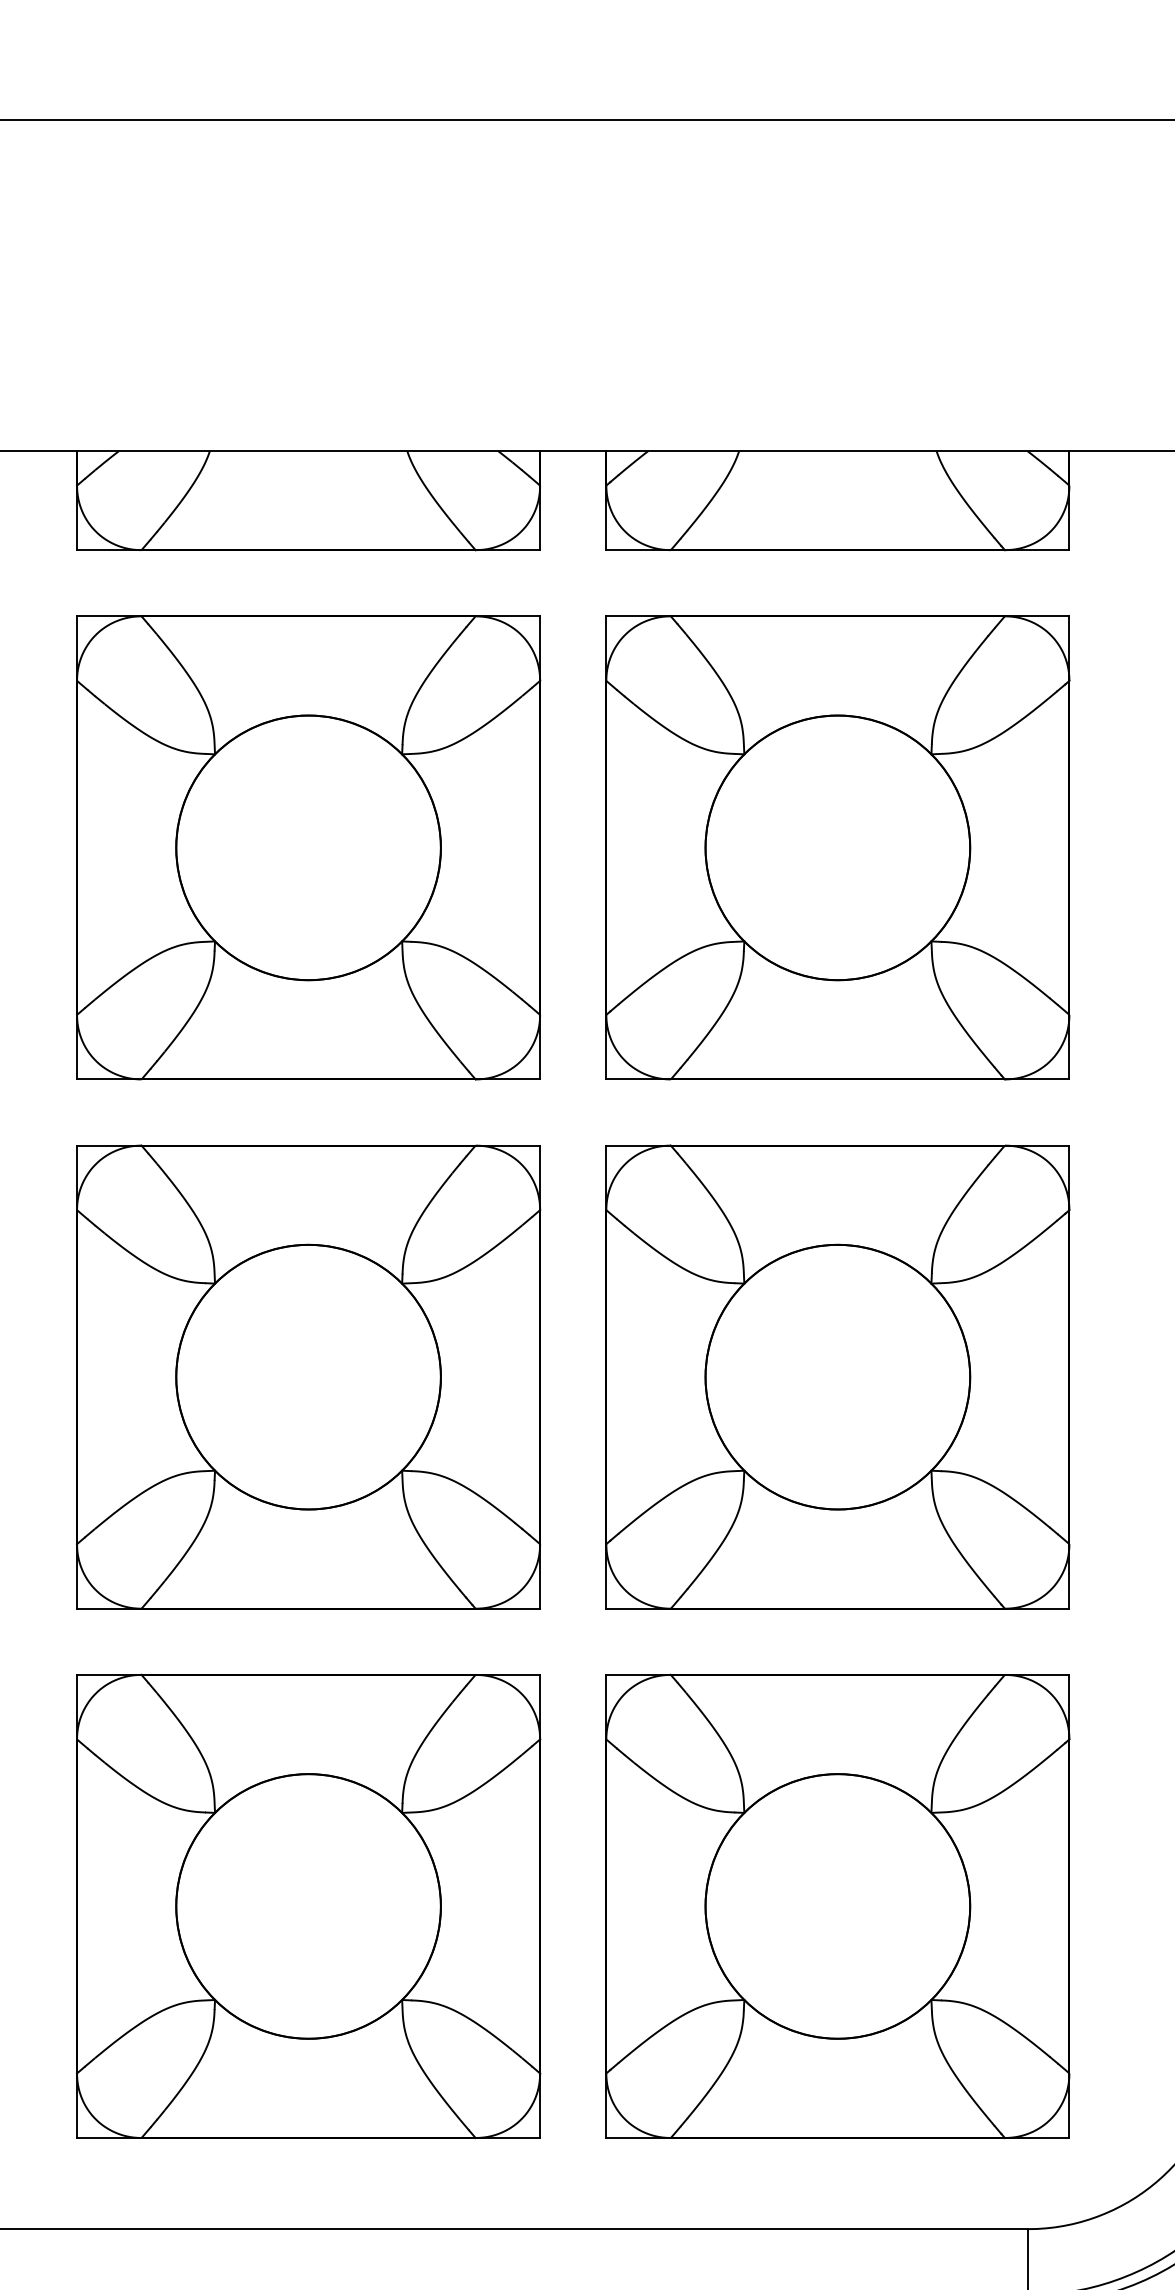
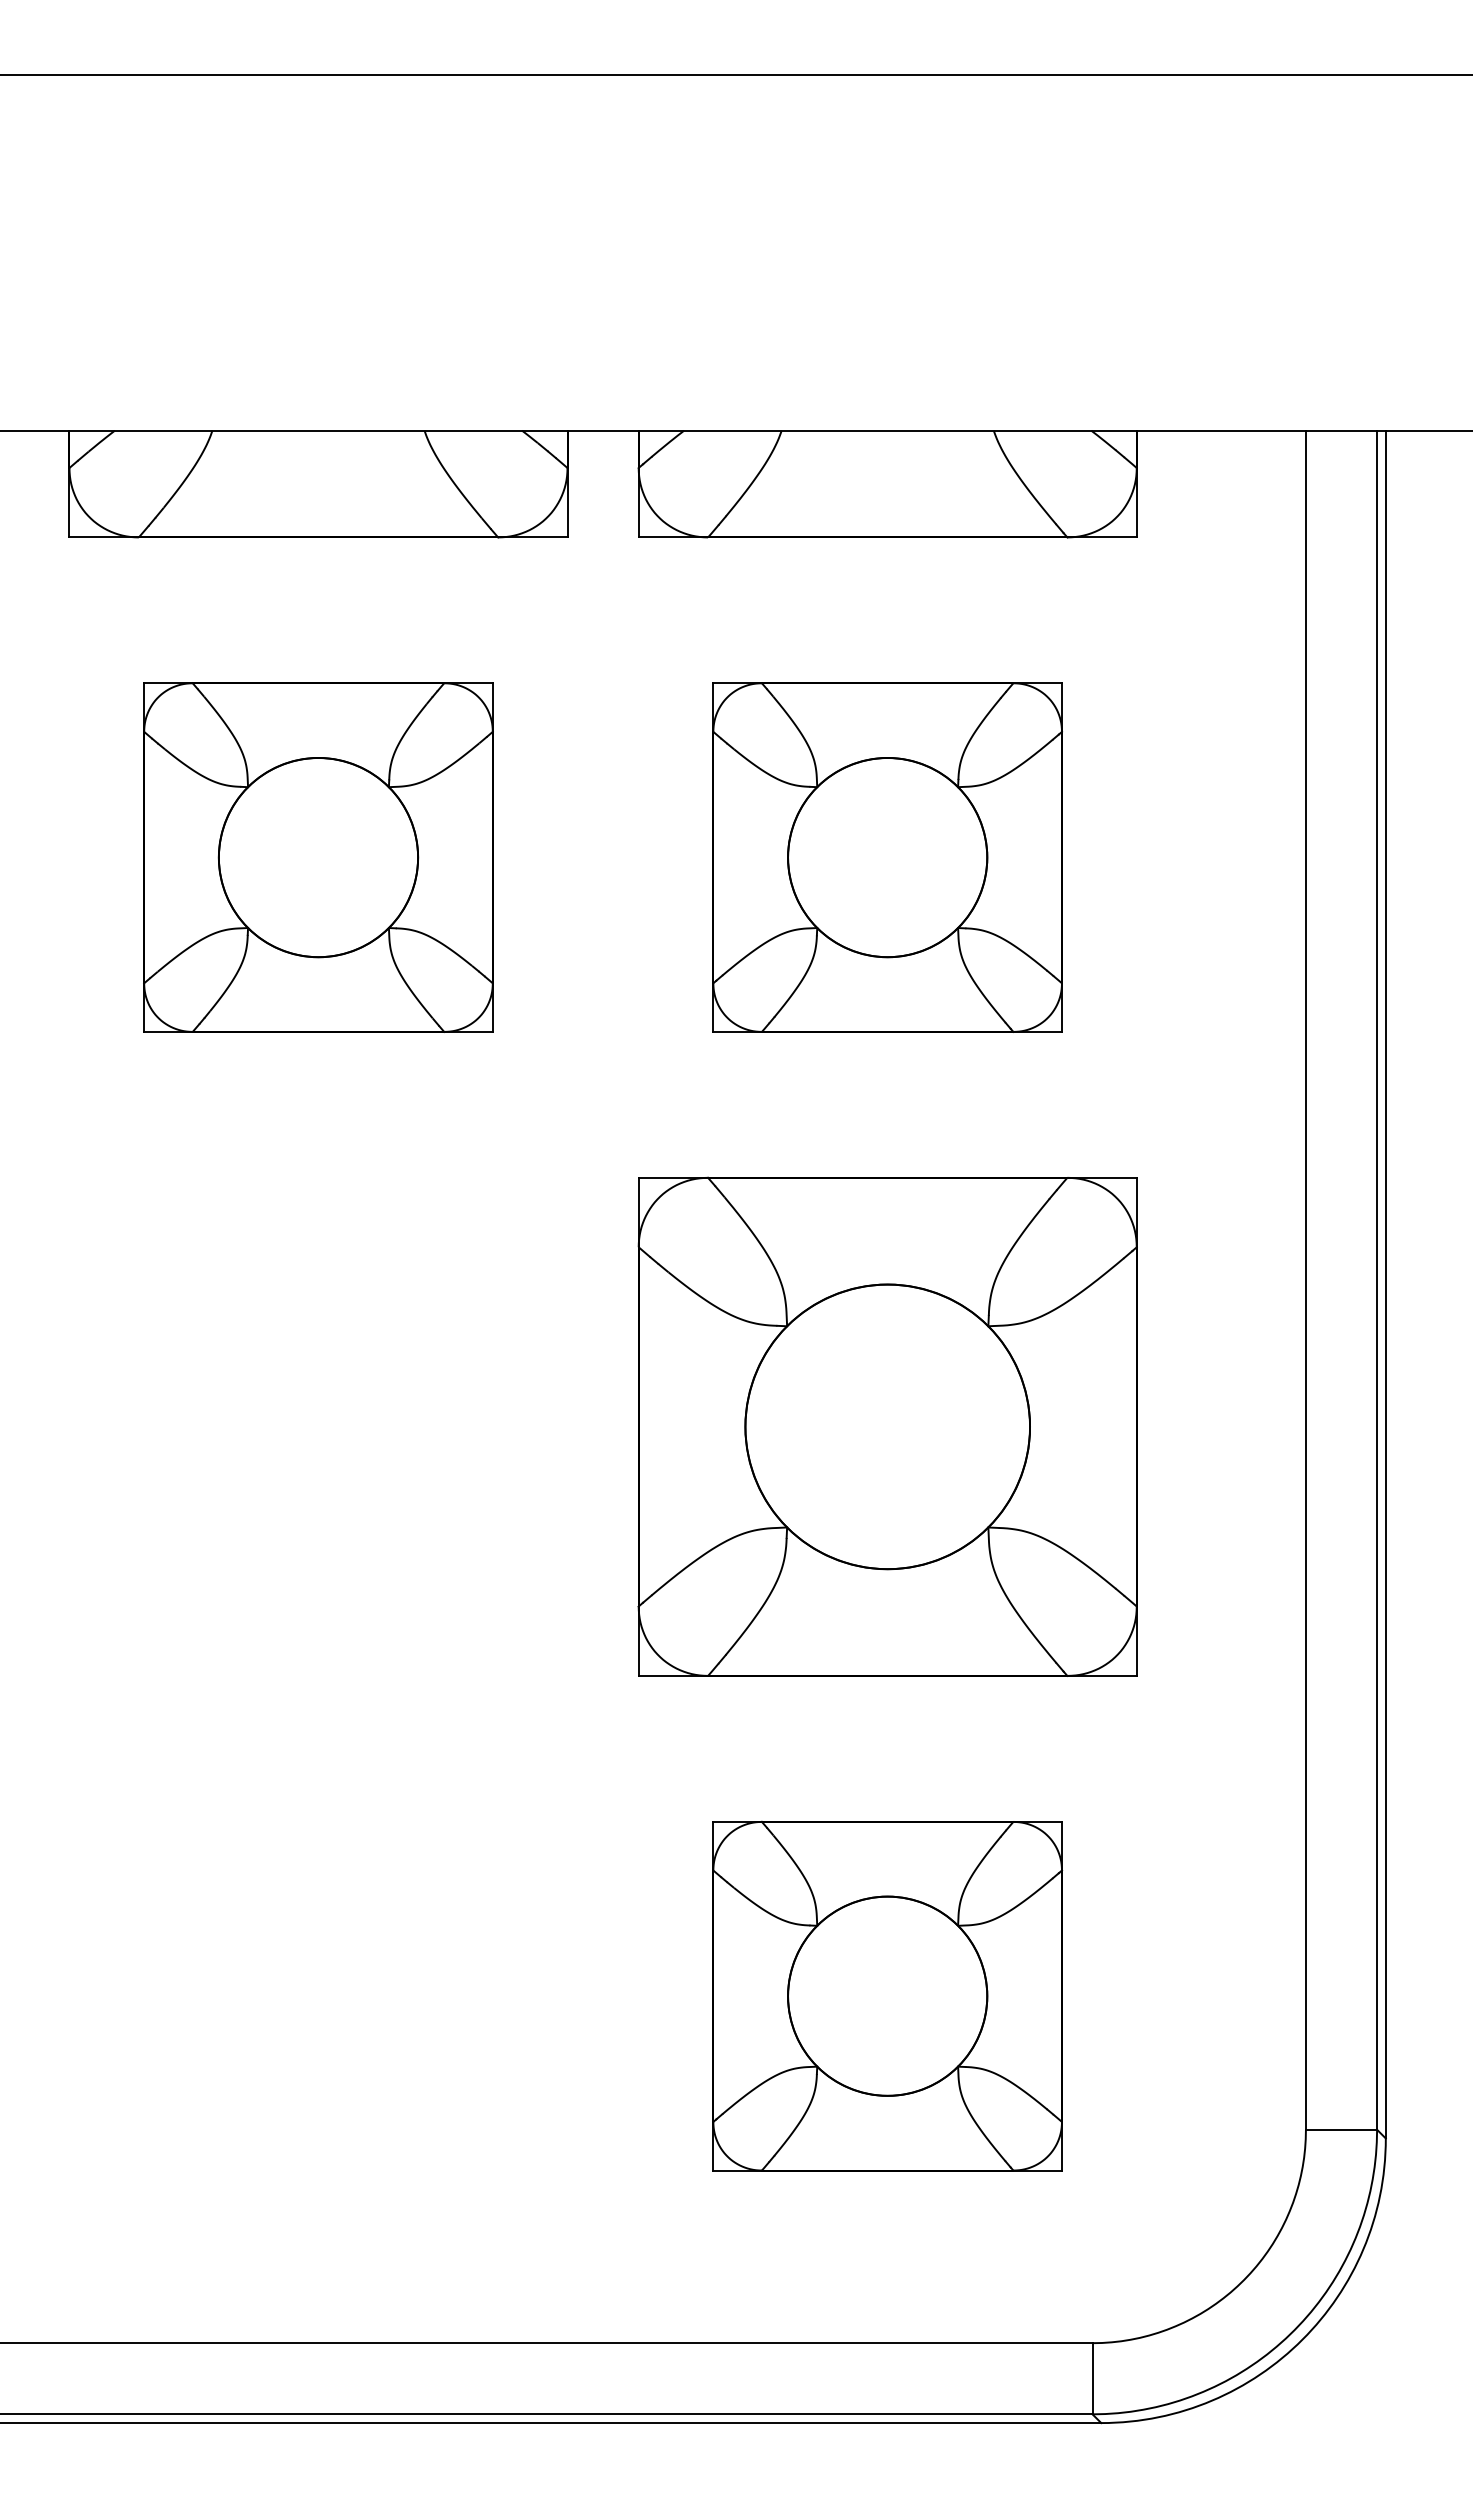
part: (308, 847) -> (318, 857), size x0.7
part: (837, 847) -> (887, 857), size x0.7
part: (308, 1376) -> (318, 1426), removed
part: (308, 1906) -> (318, 1996), removed
part: (837, 1906) -> (887, 1996), size x0.7

